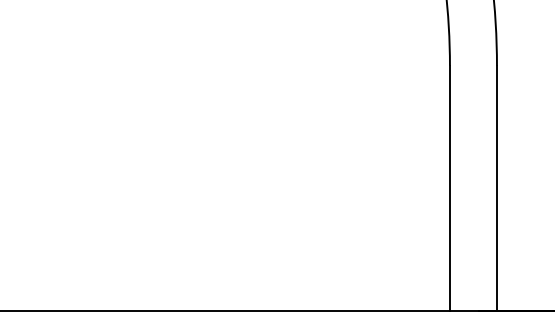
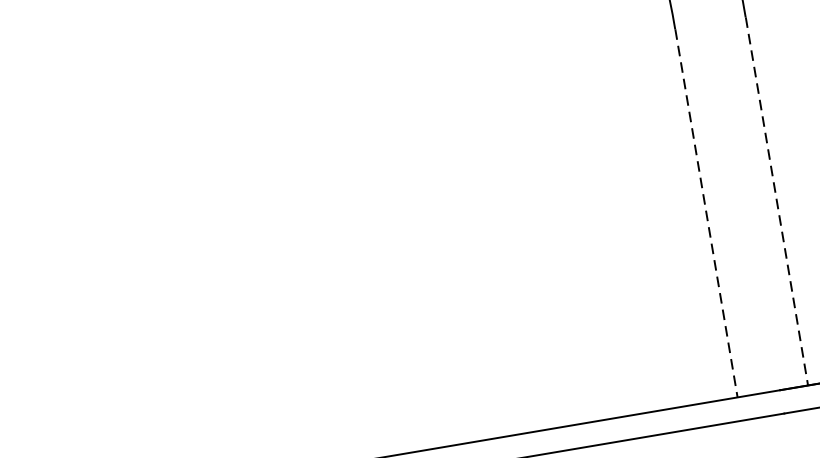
line: (450, 188) -> (707, 213), solid -> dashed
line: (497, 188) -> (777, 201), solid -> dashed

